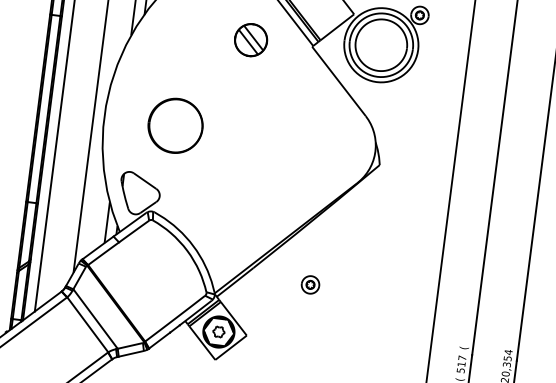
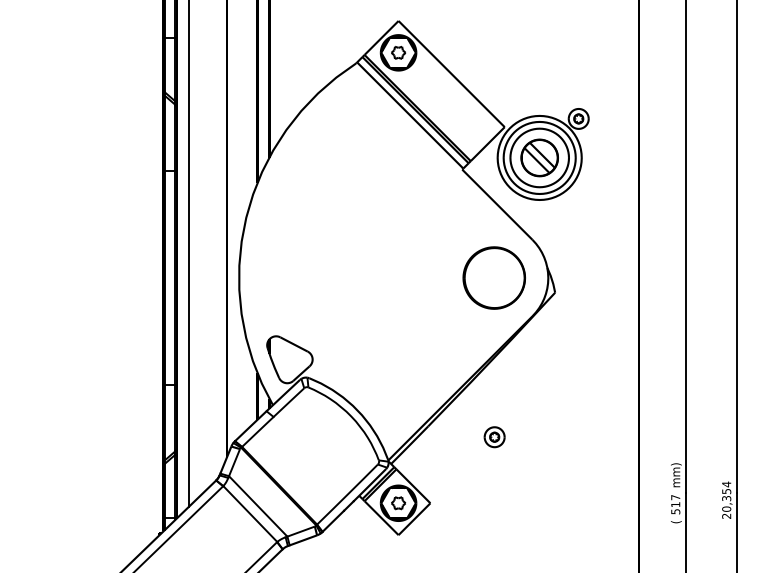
part: (250, 39) -> (539, 157), moved
part: (174, 125) -> (493, 277), moved
text: (465, 338) -> (676, 475), ( -> mm)

